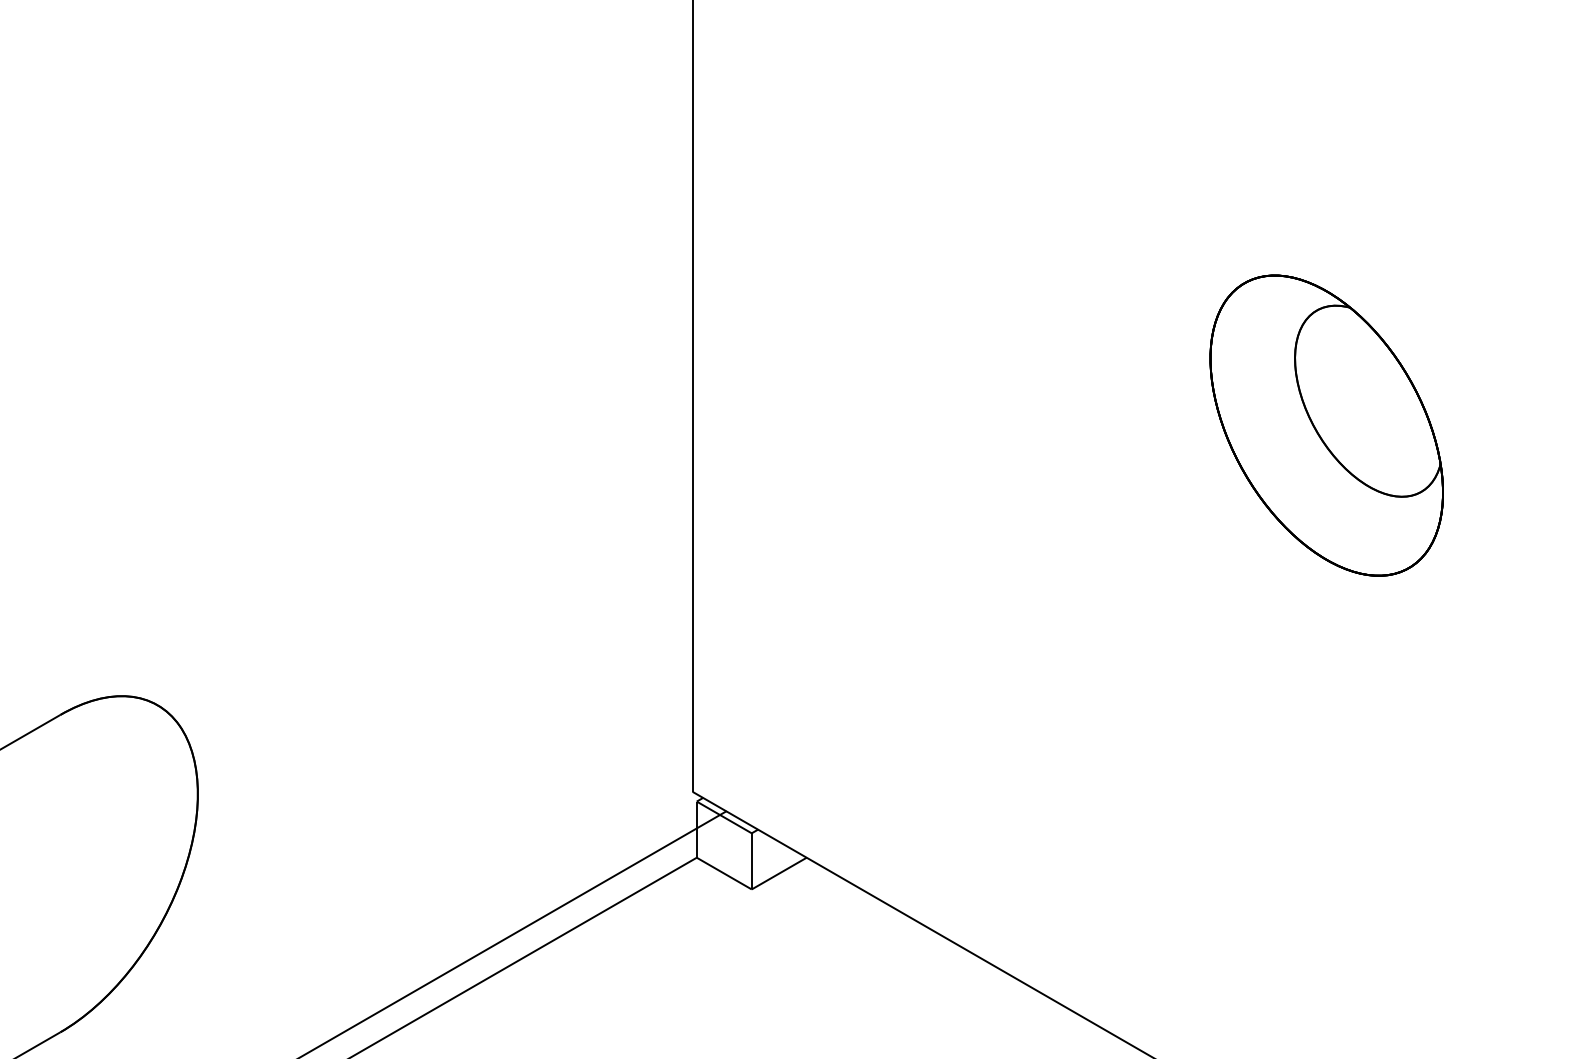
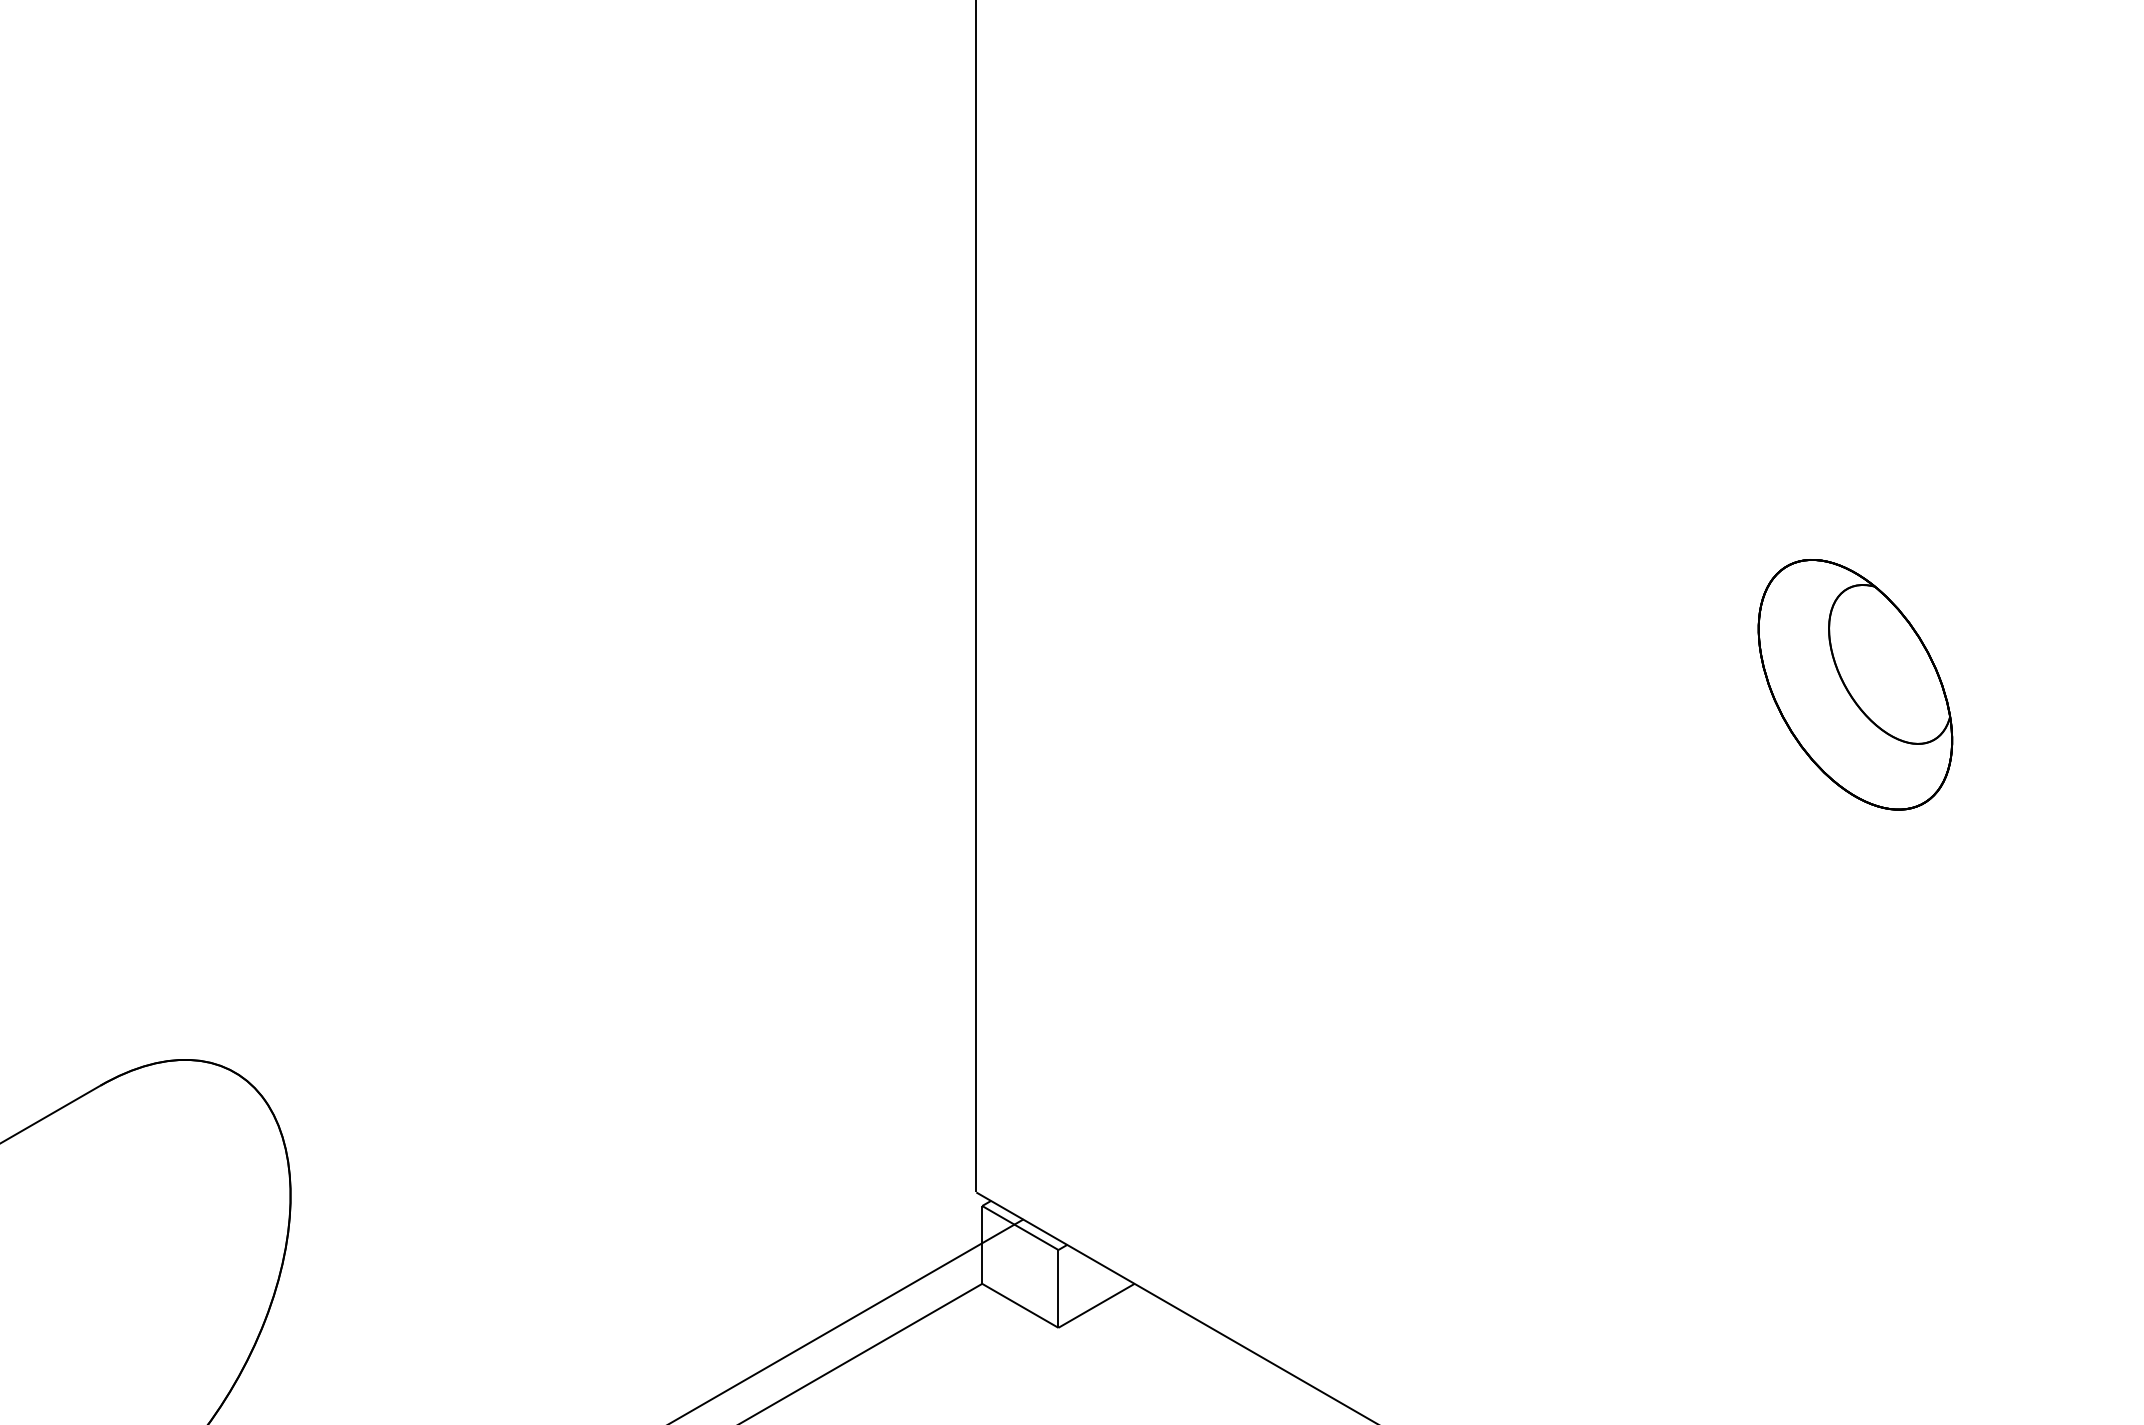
part: (1326, 425) -> (1855, 684), size x0.6

